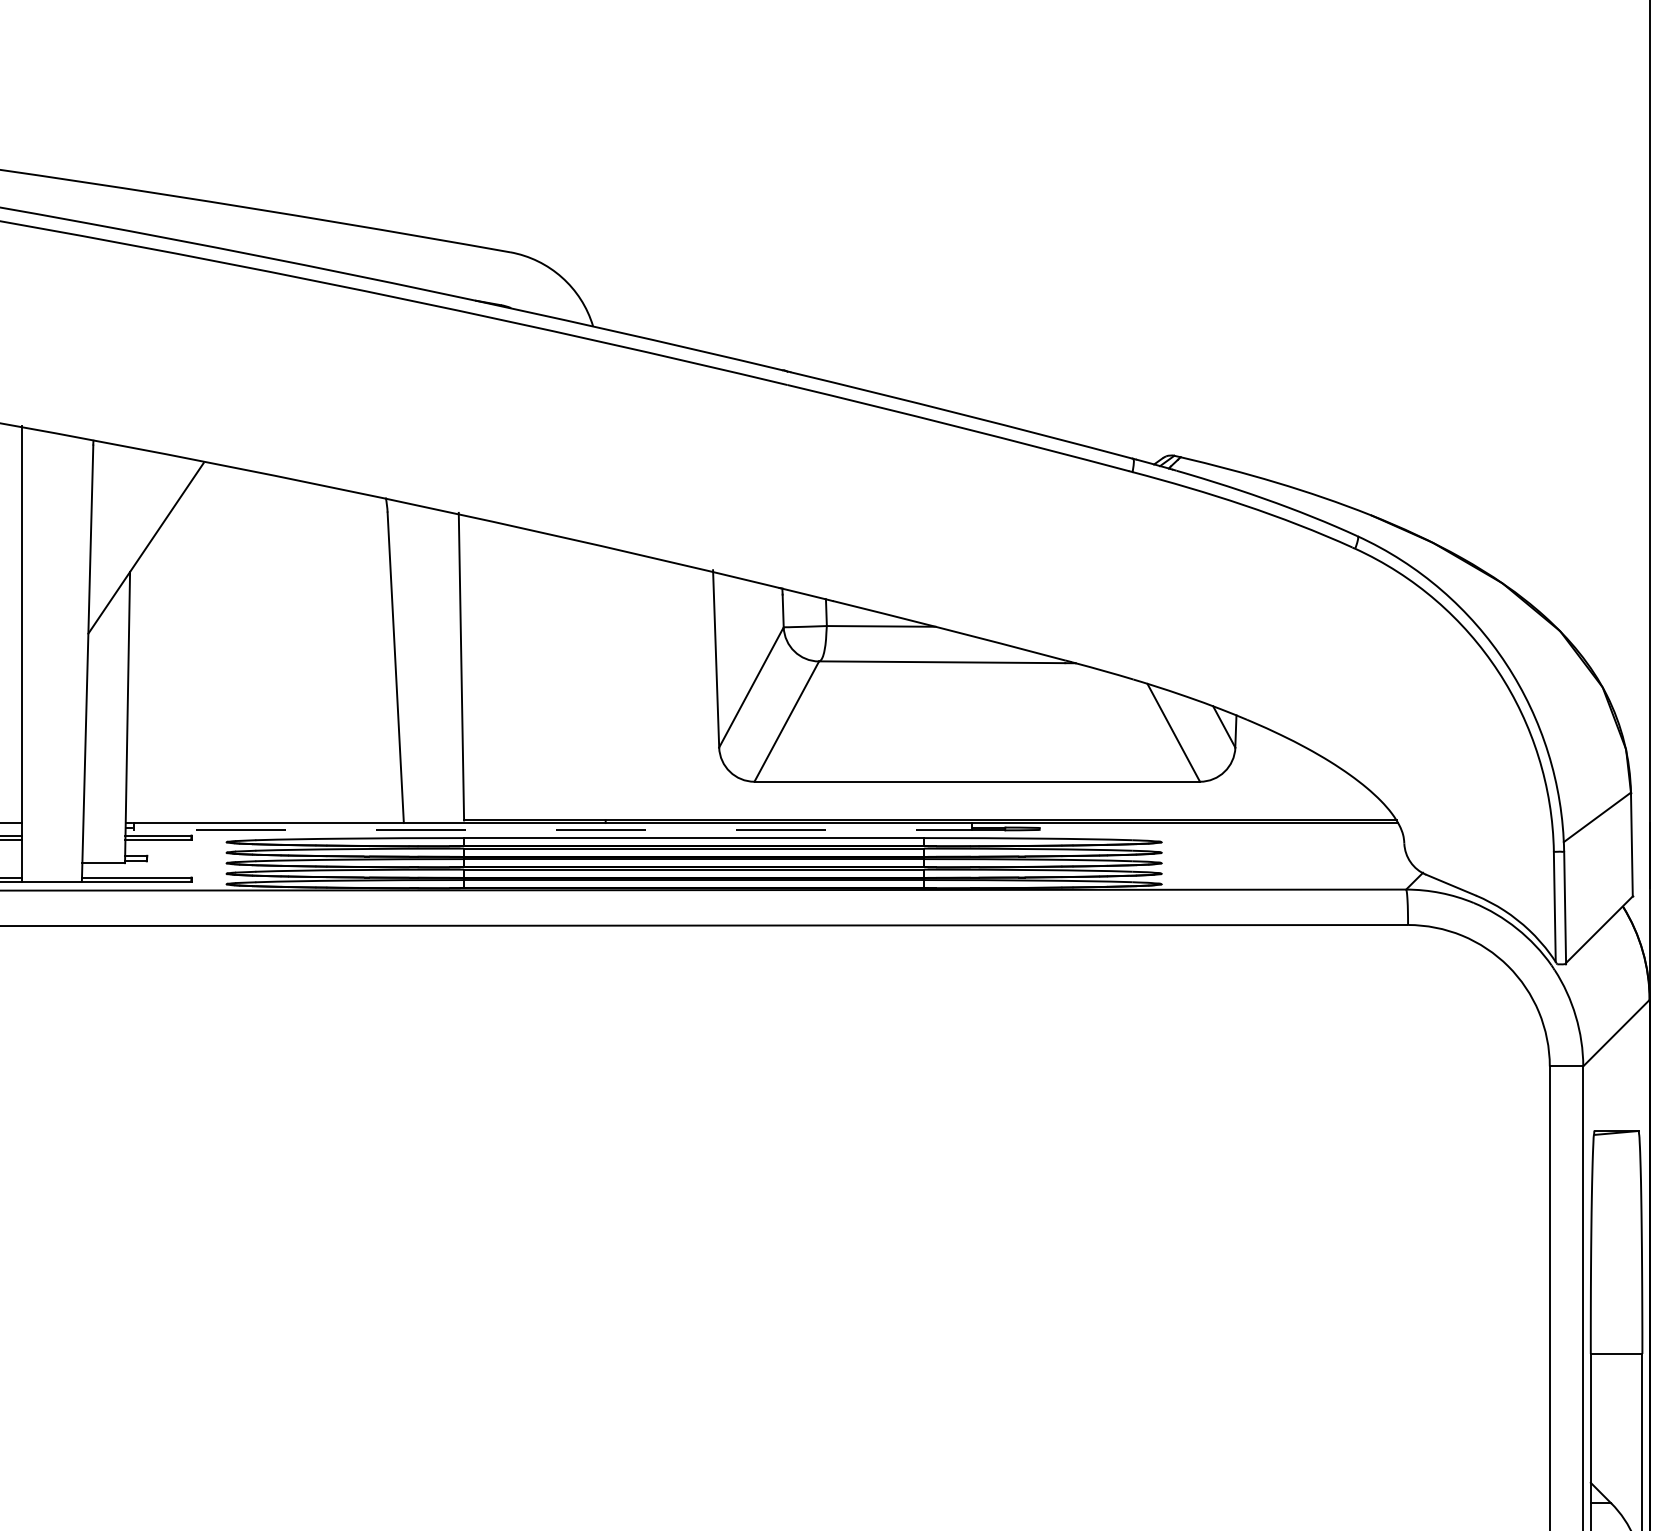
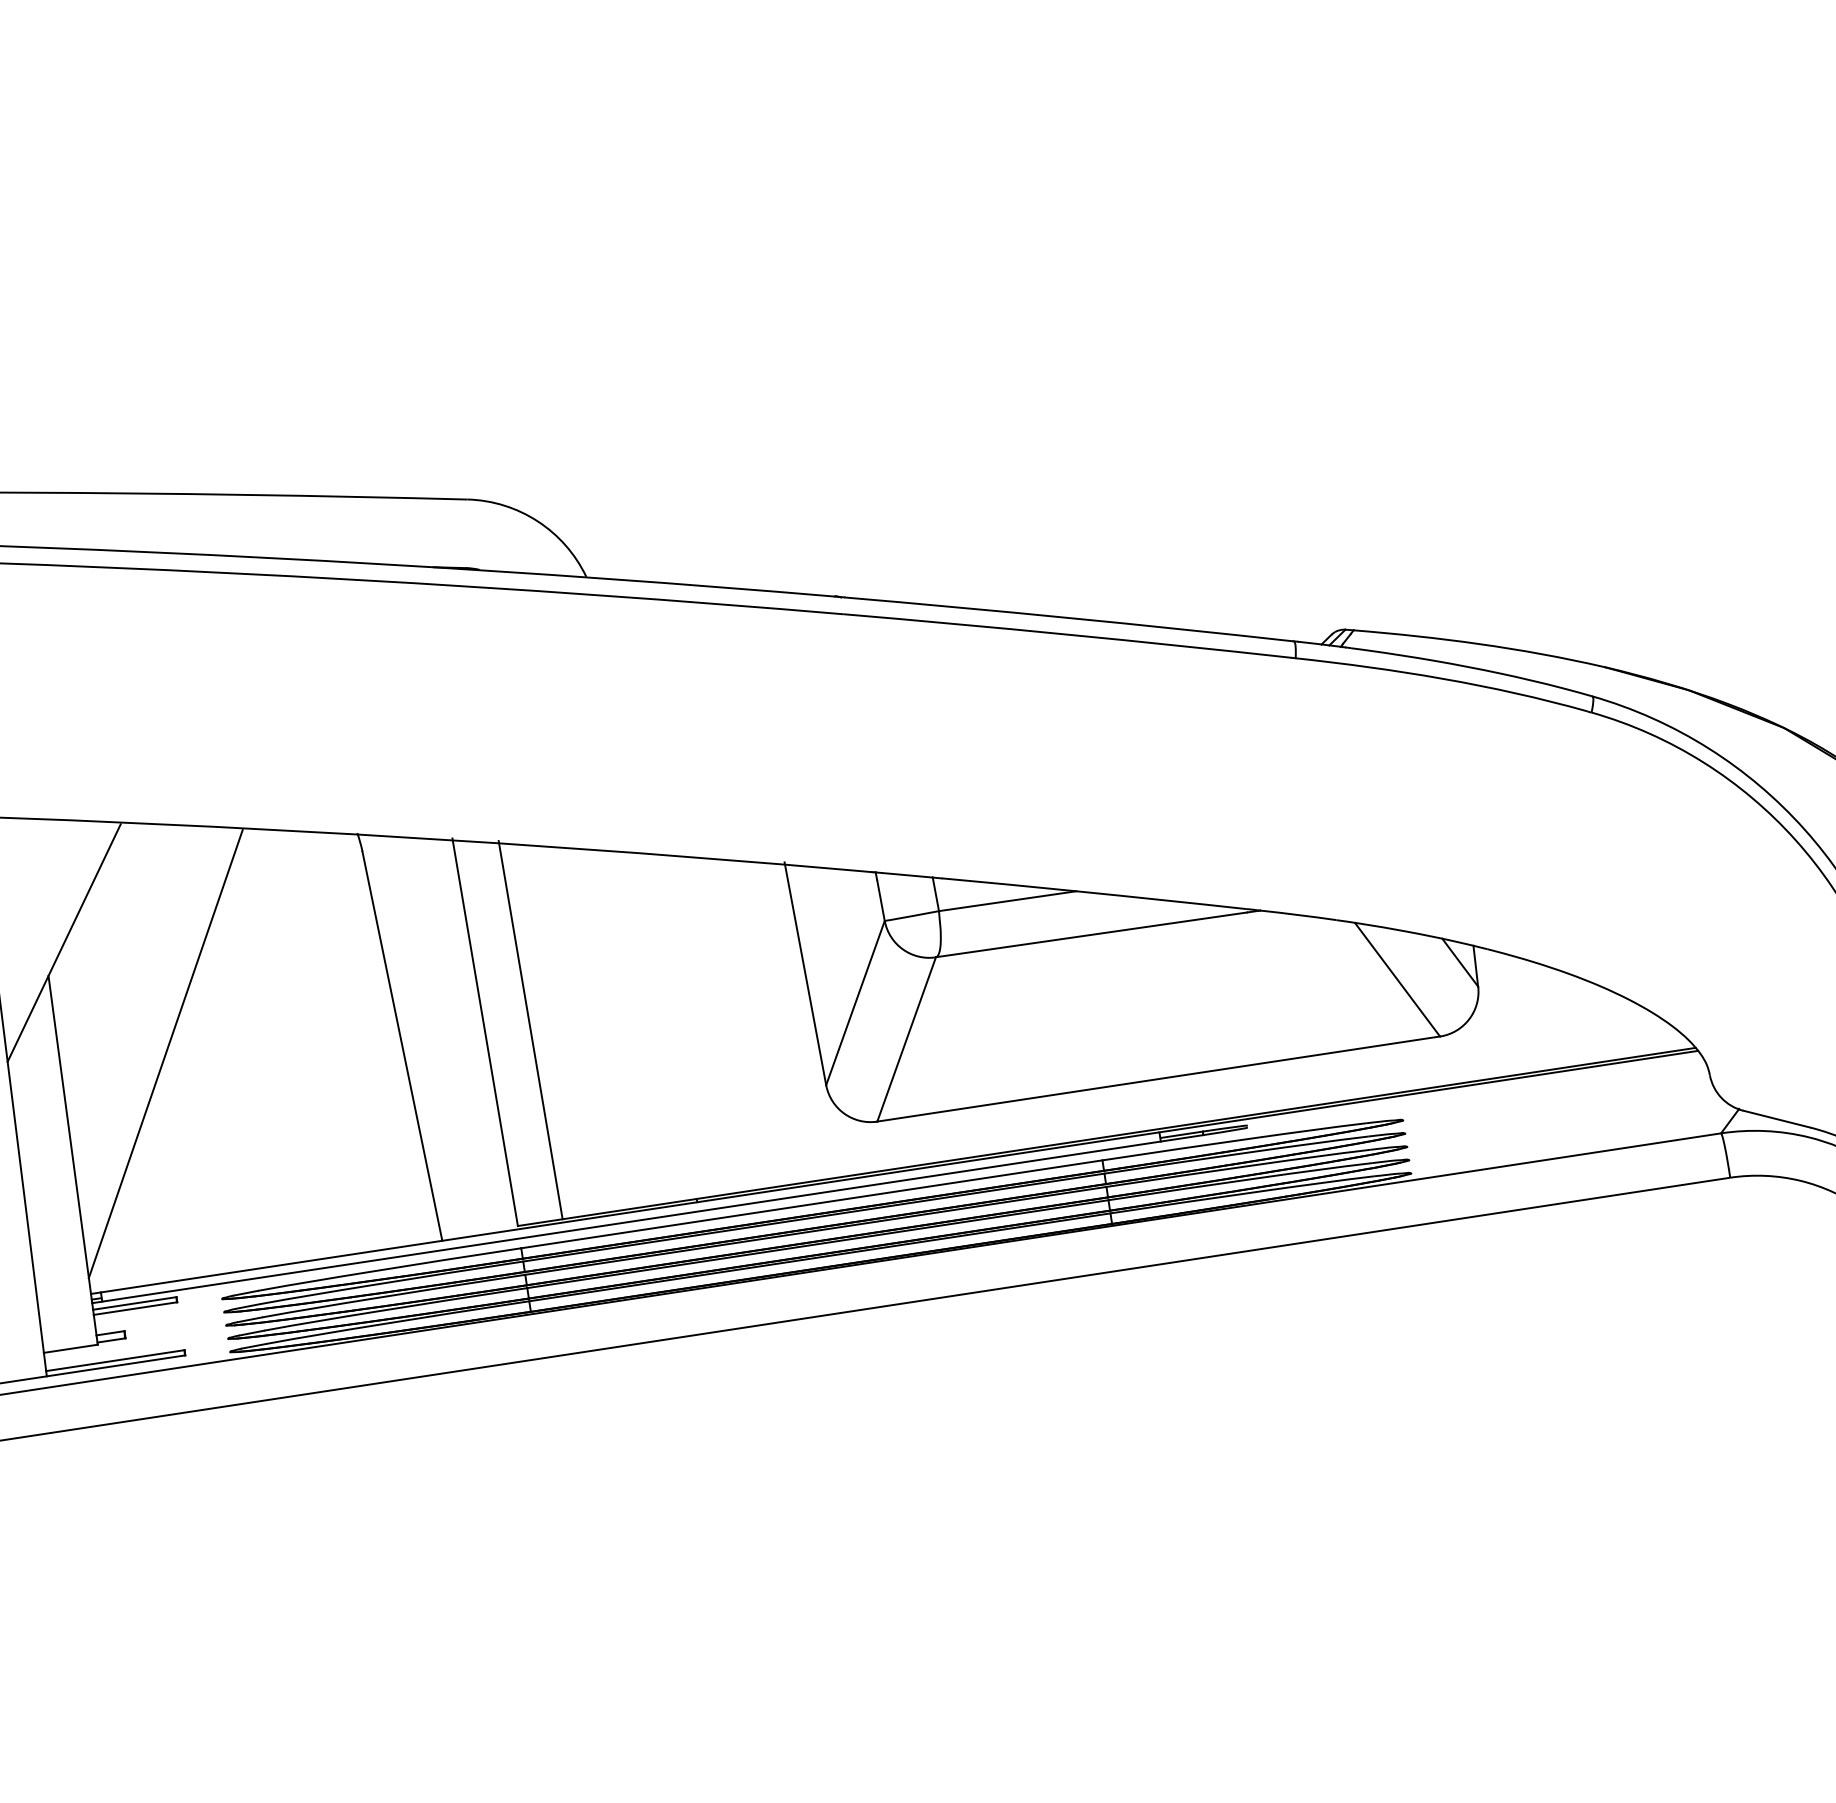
line: (211, 645) -> (165, 1053), added
line: (496, 670) -> (530, 1030), added
line: (565, 830) -> (647, 1219), dashed -> solid

